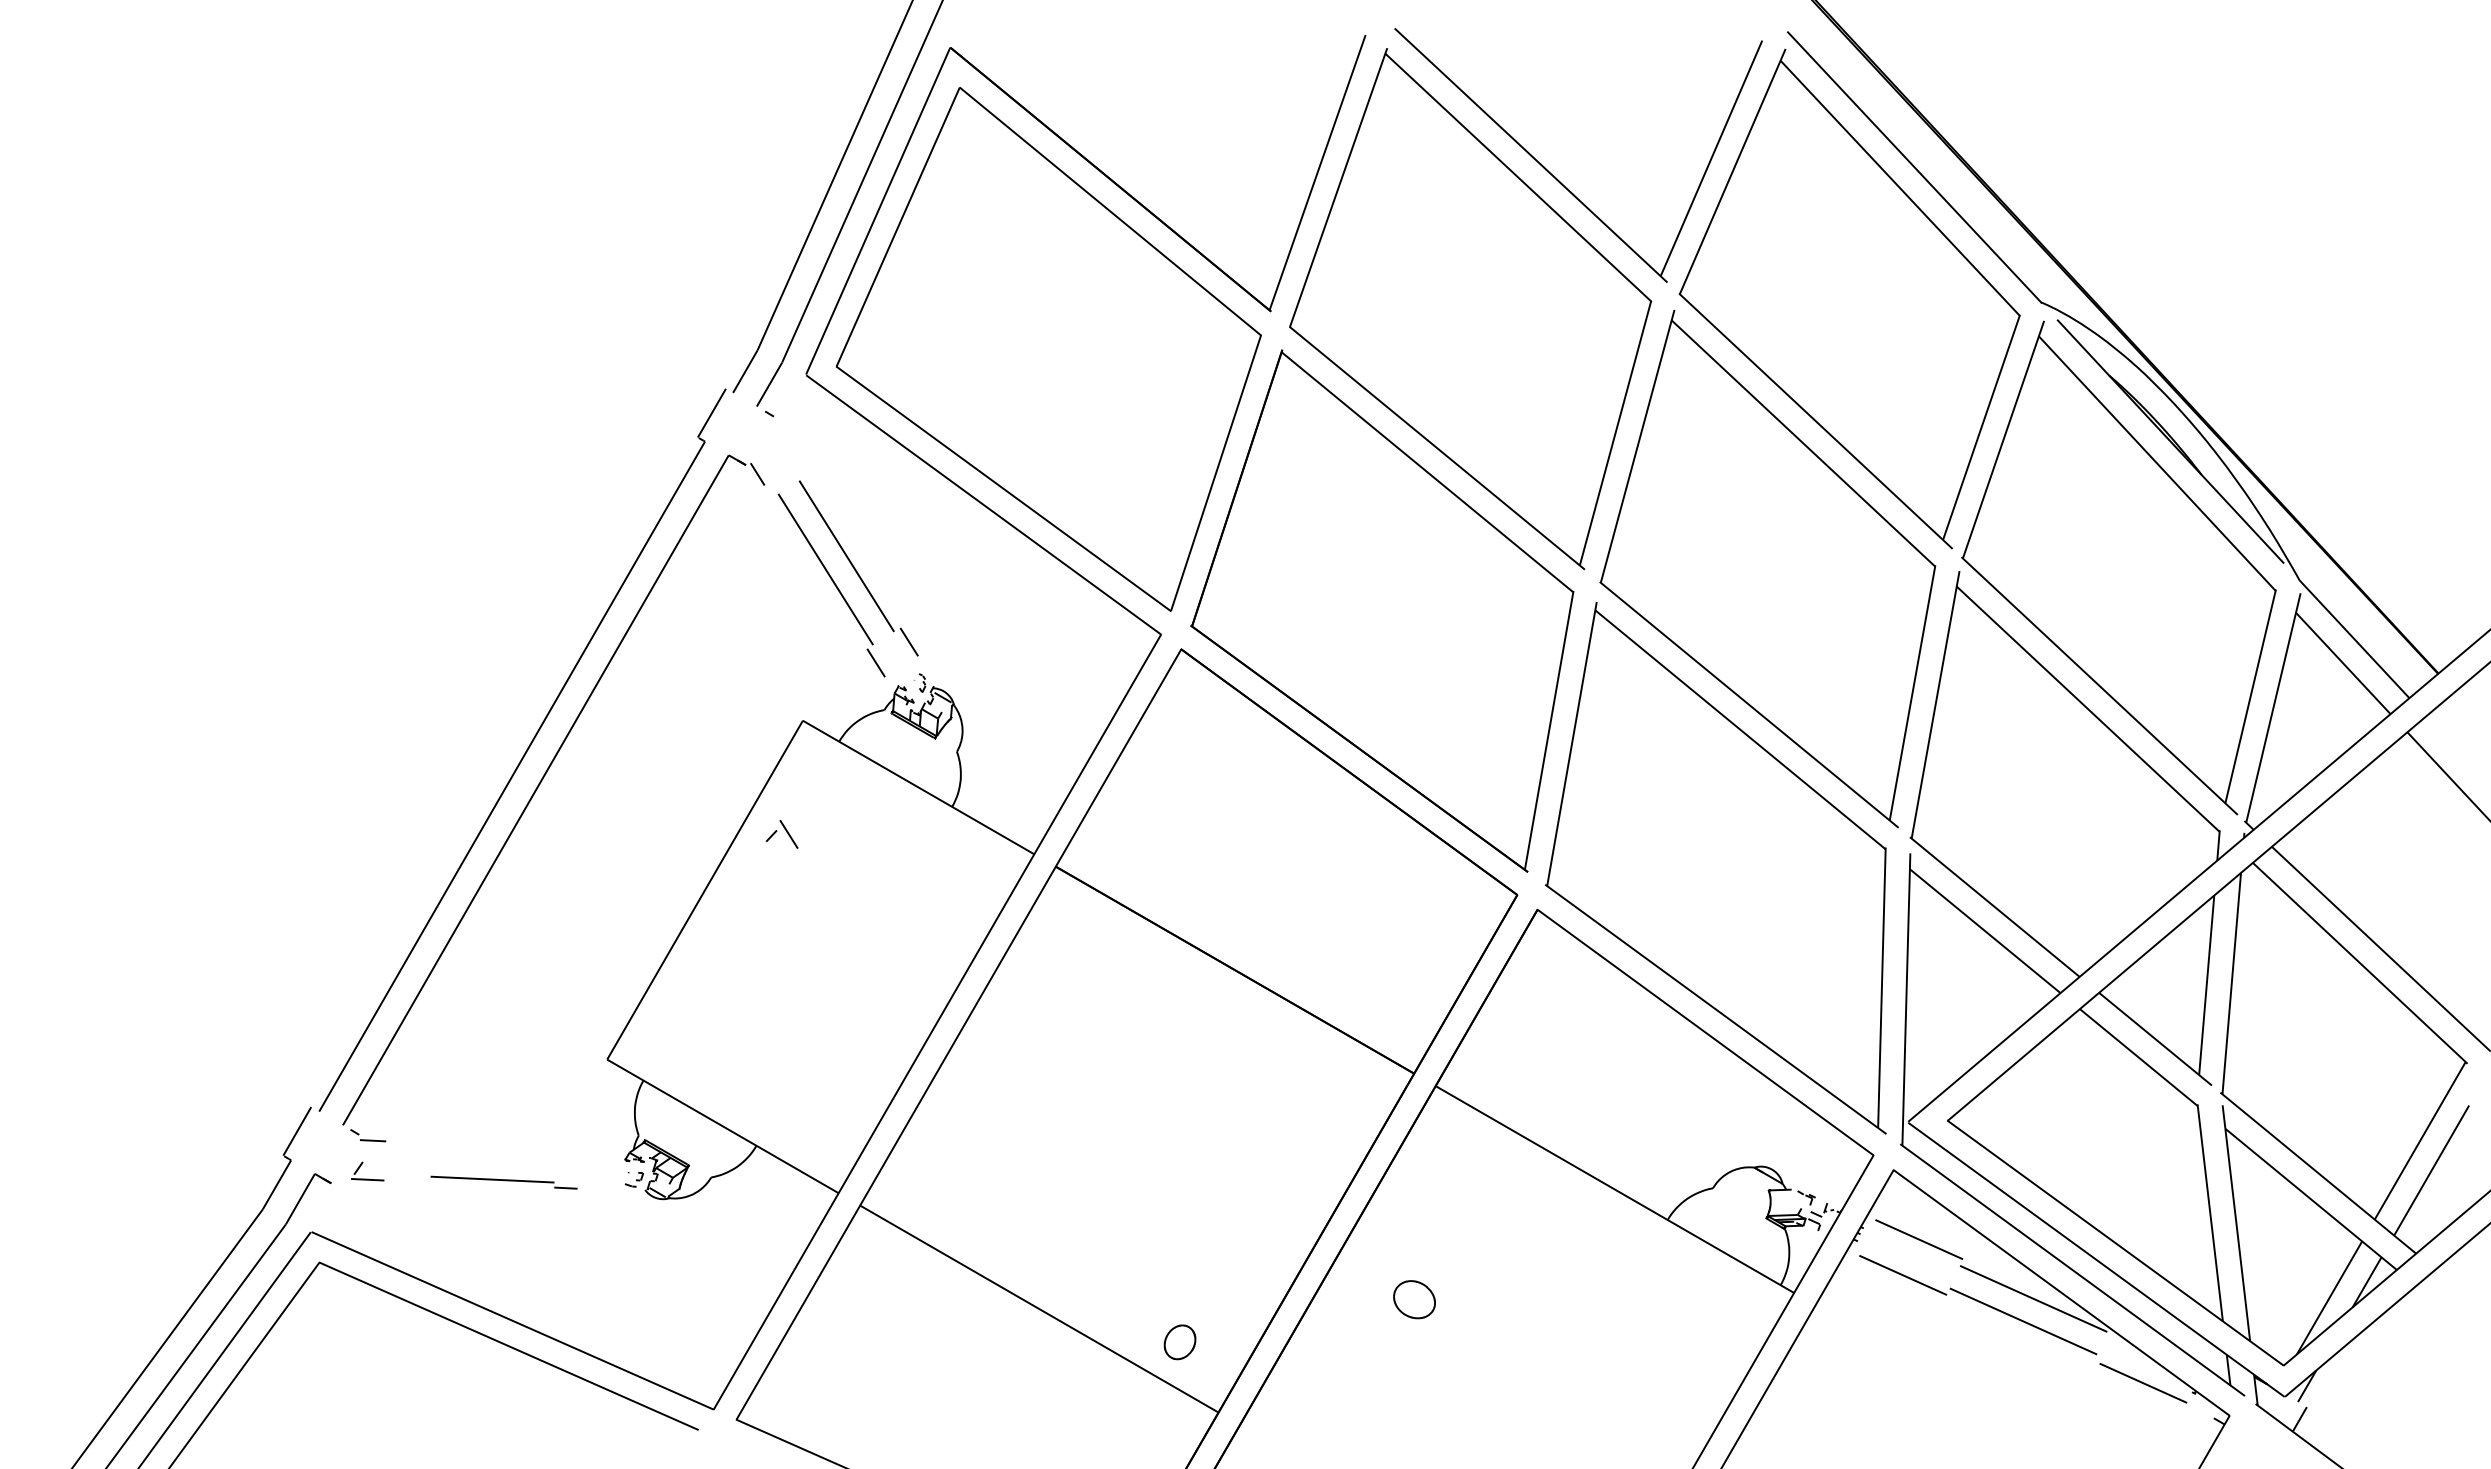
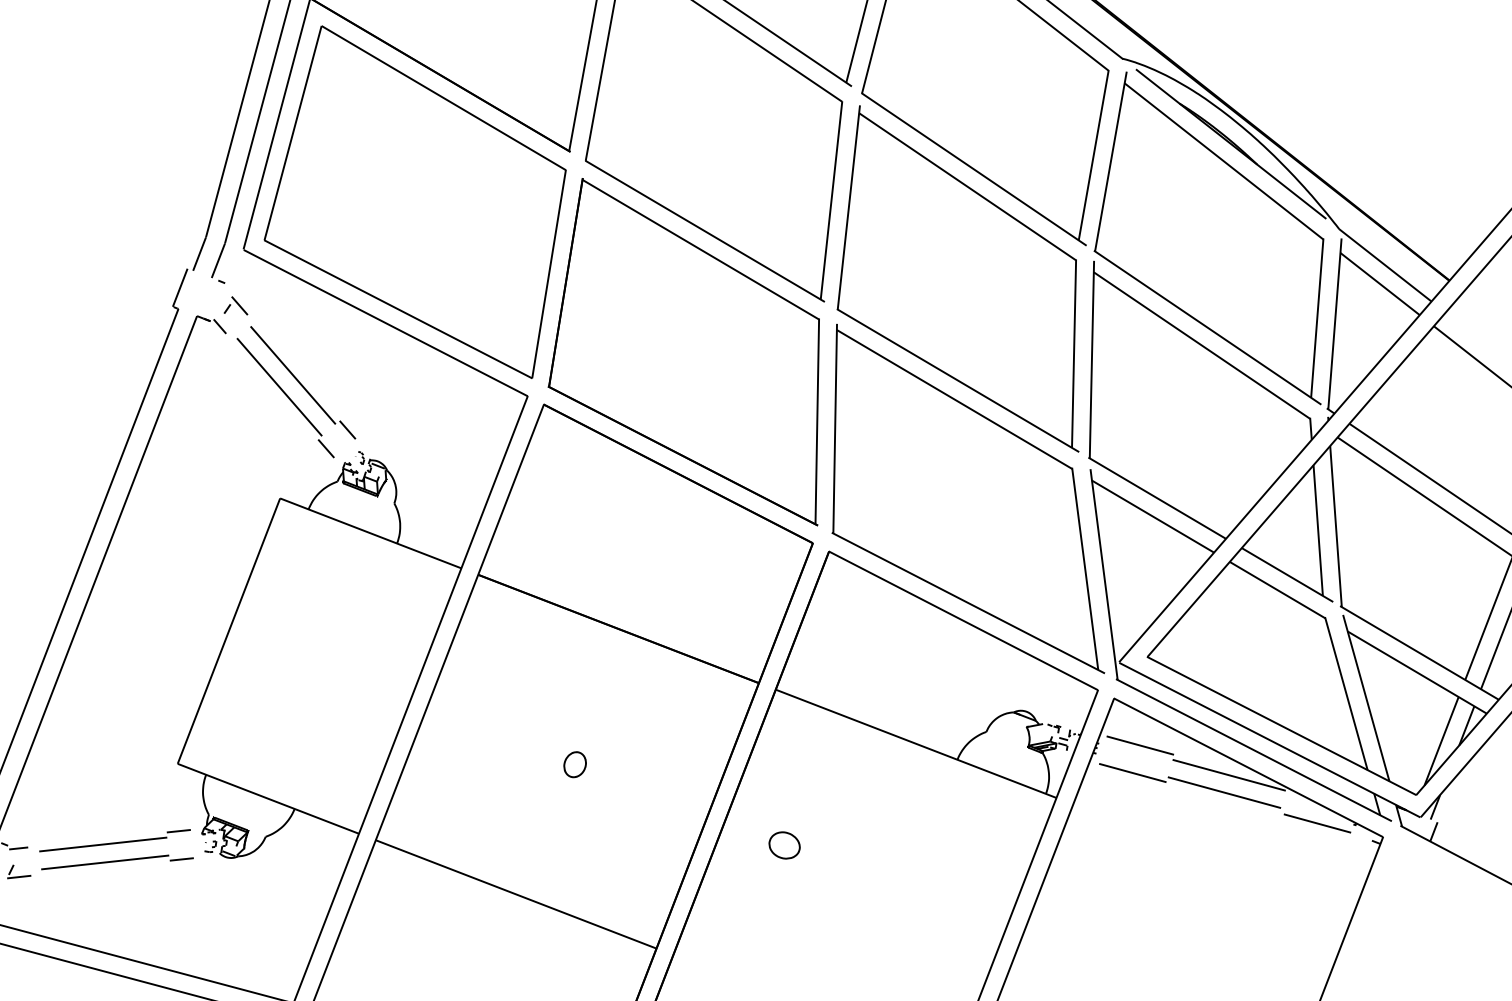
part: (781, 834) -> (234, 306), moved
part: (505, 1153) -> (115, 842), added
part: (503, 1182) -> (117, 863), size x1.43
part: (1179, 1342) -> (574, 764), moved

